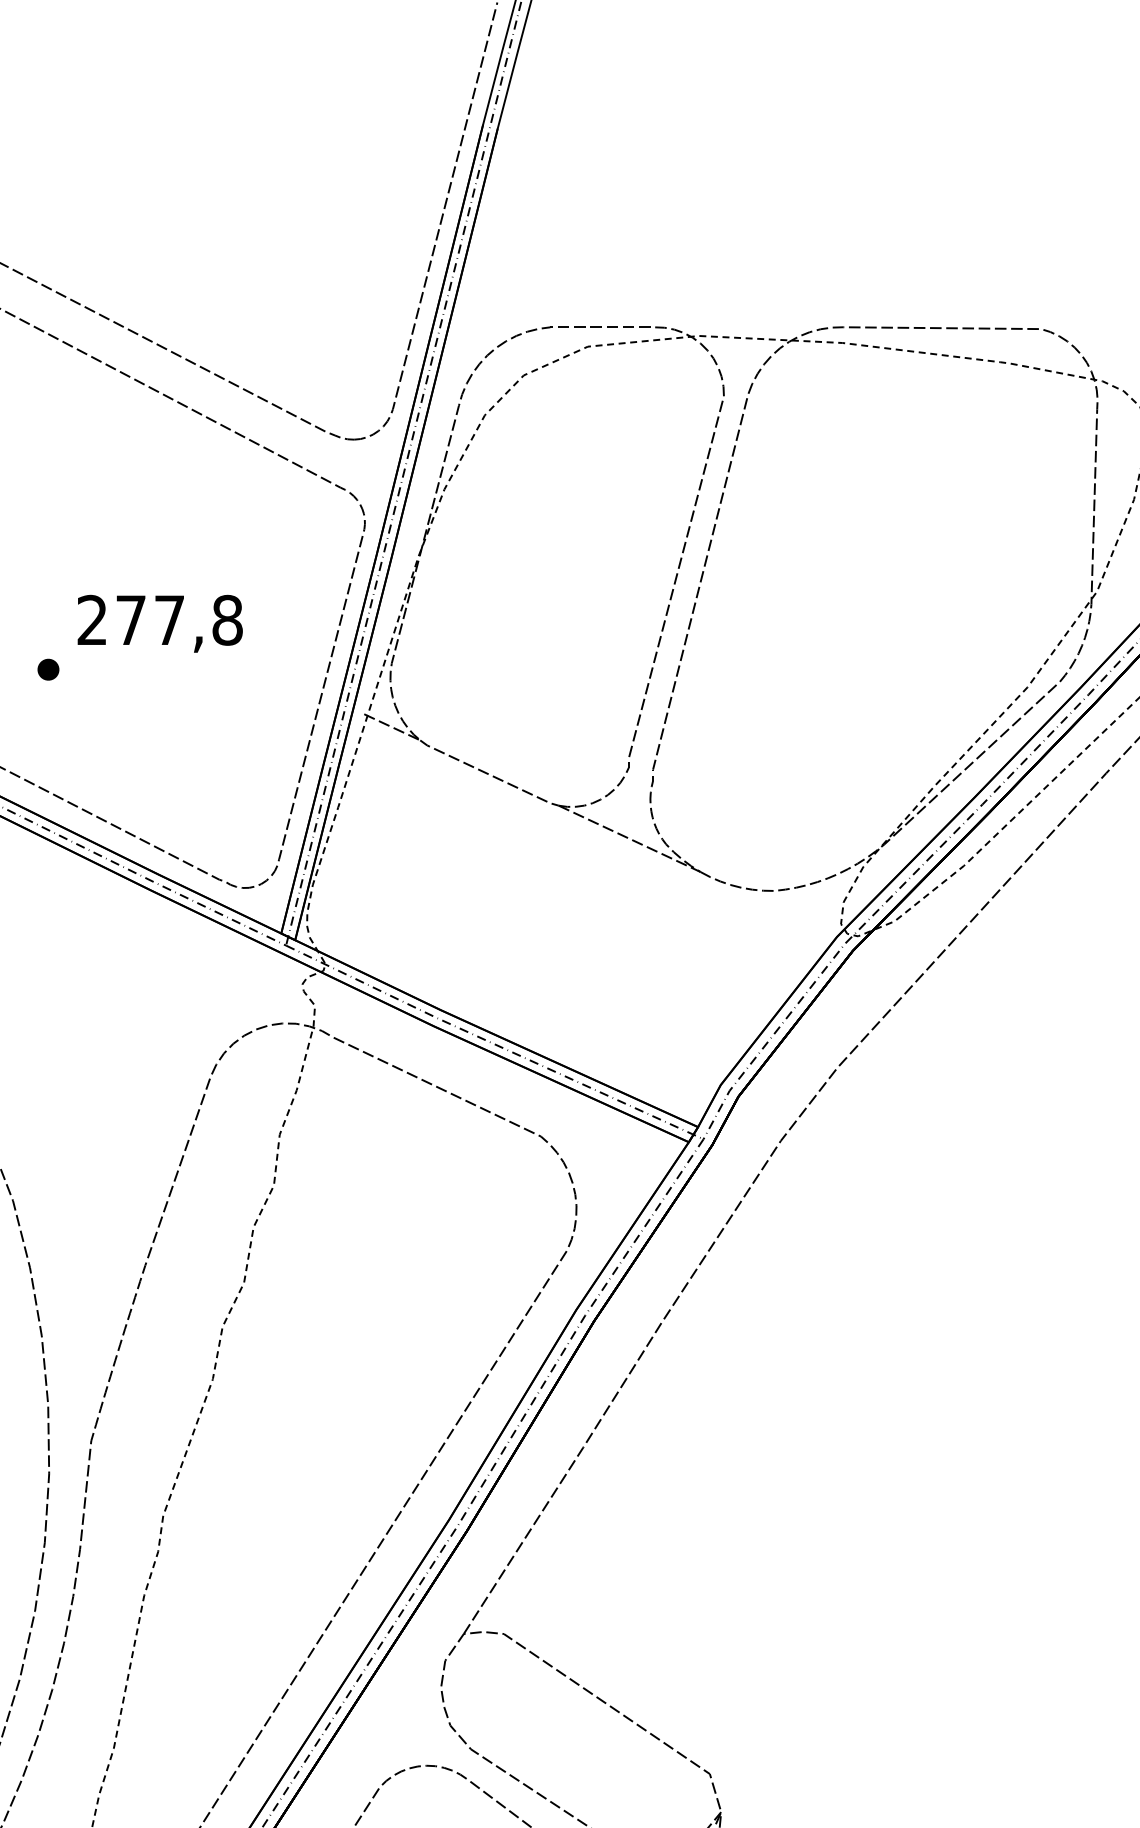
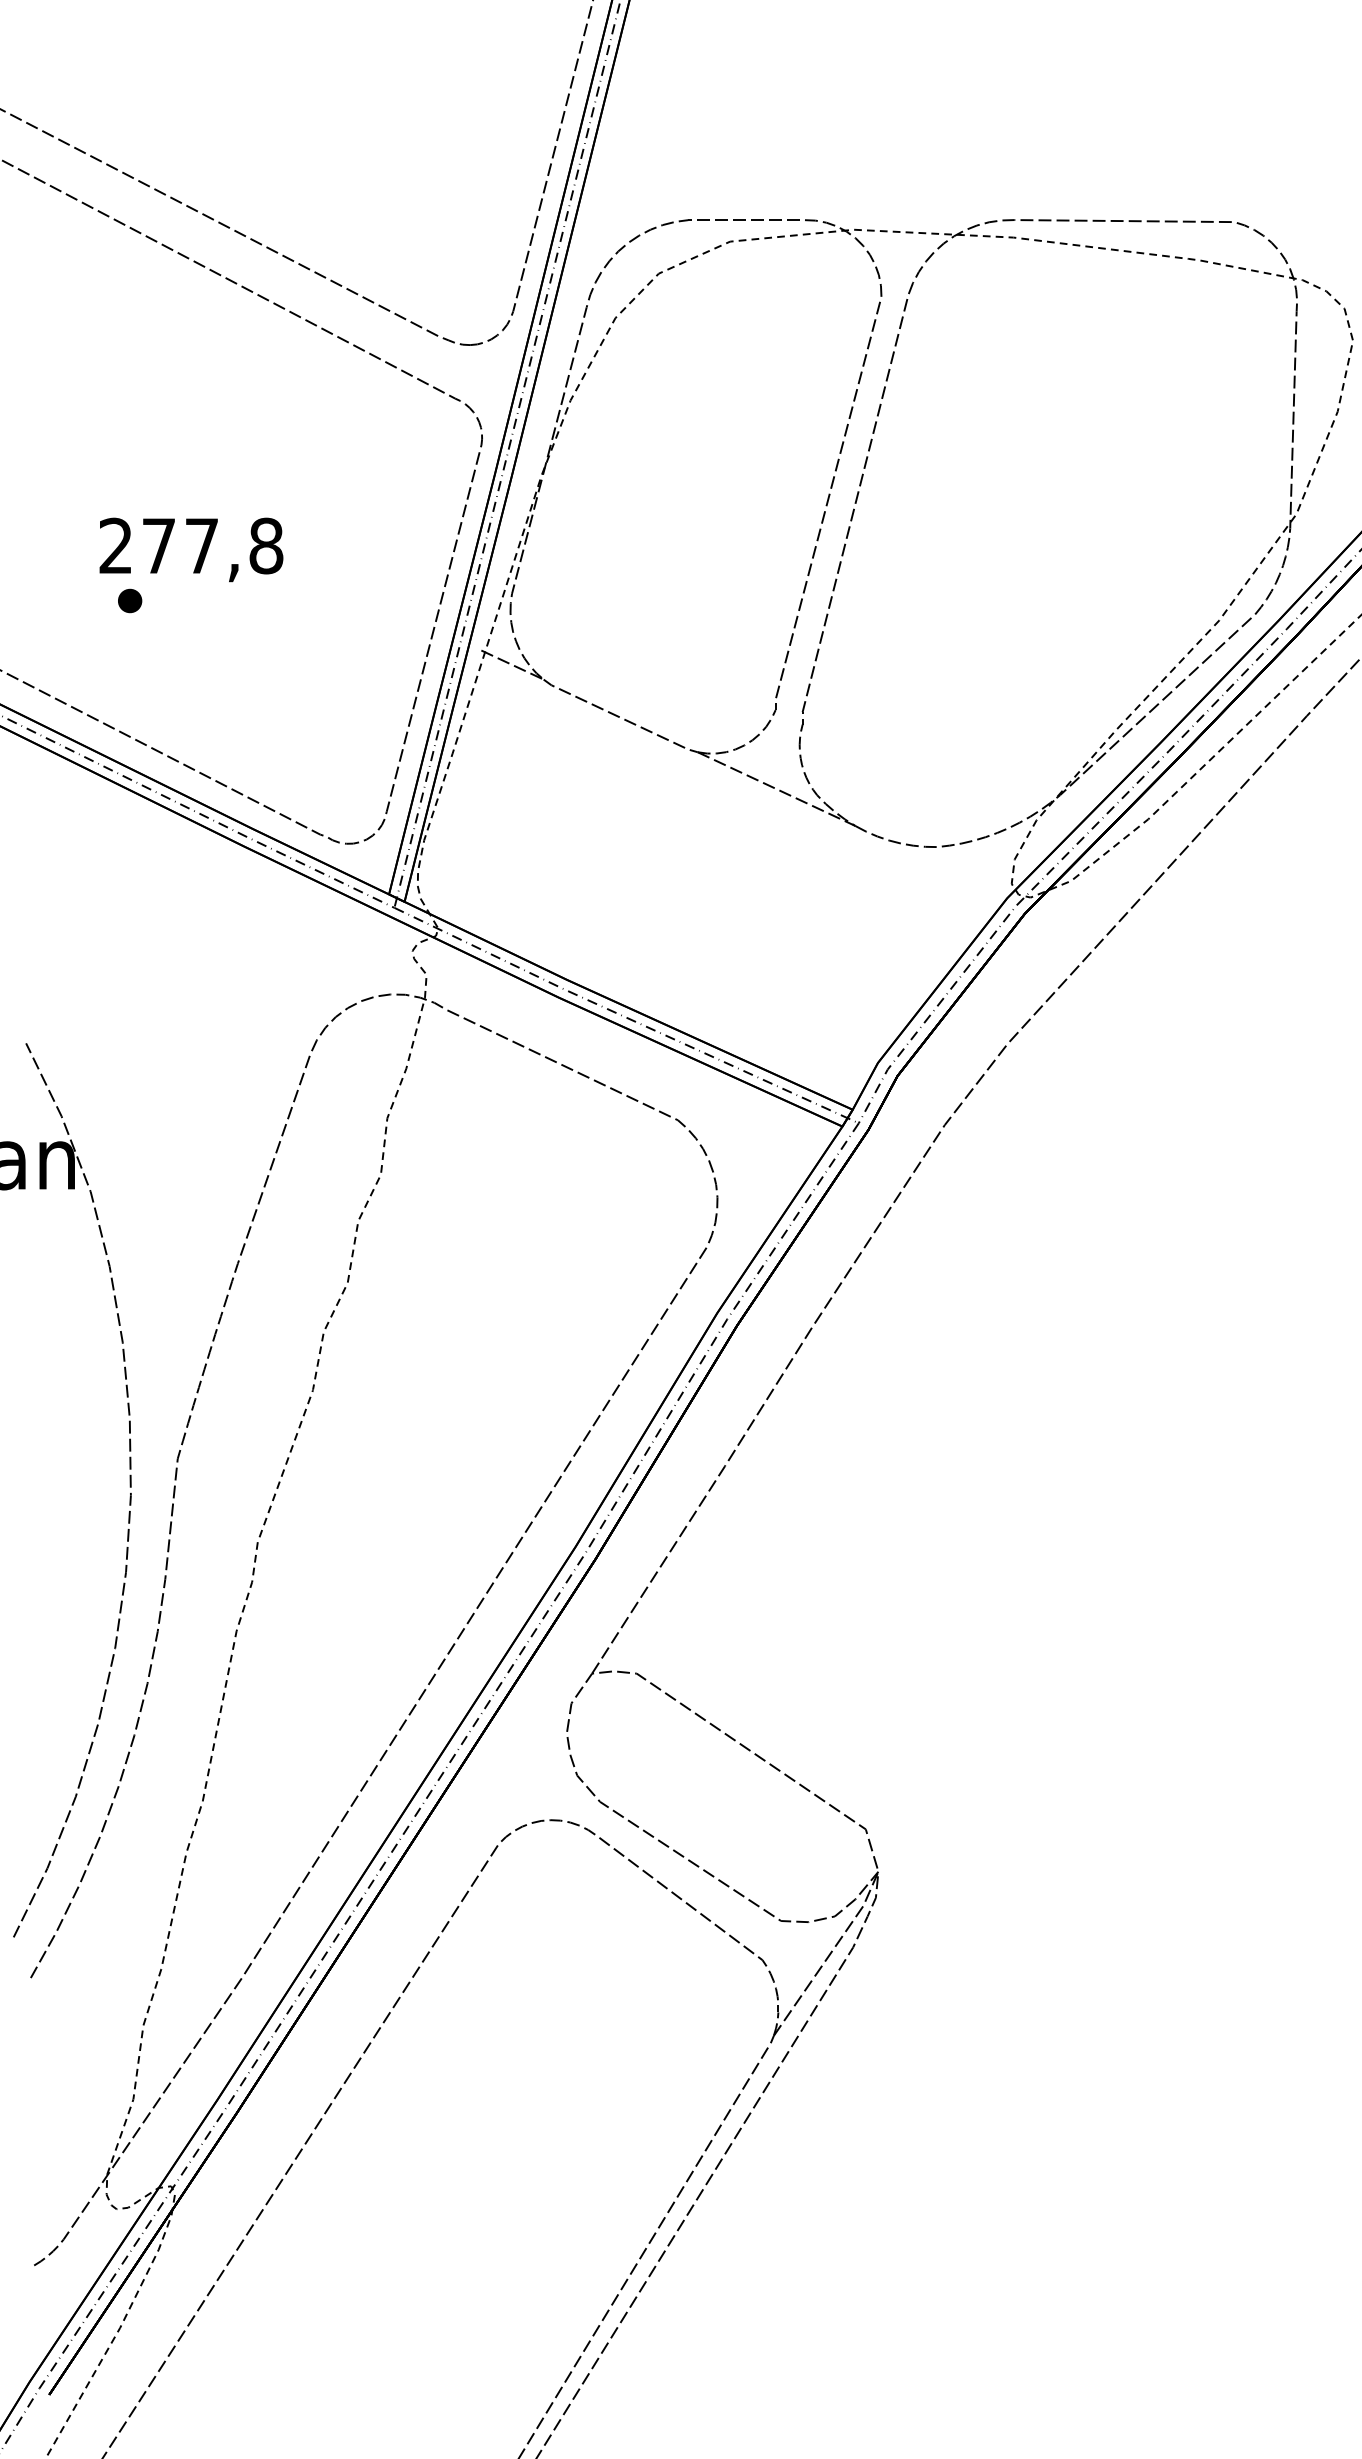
text: (160, 623) -> (191, 549), moved

